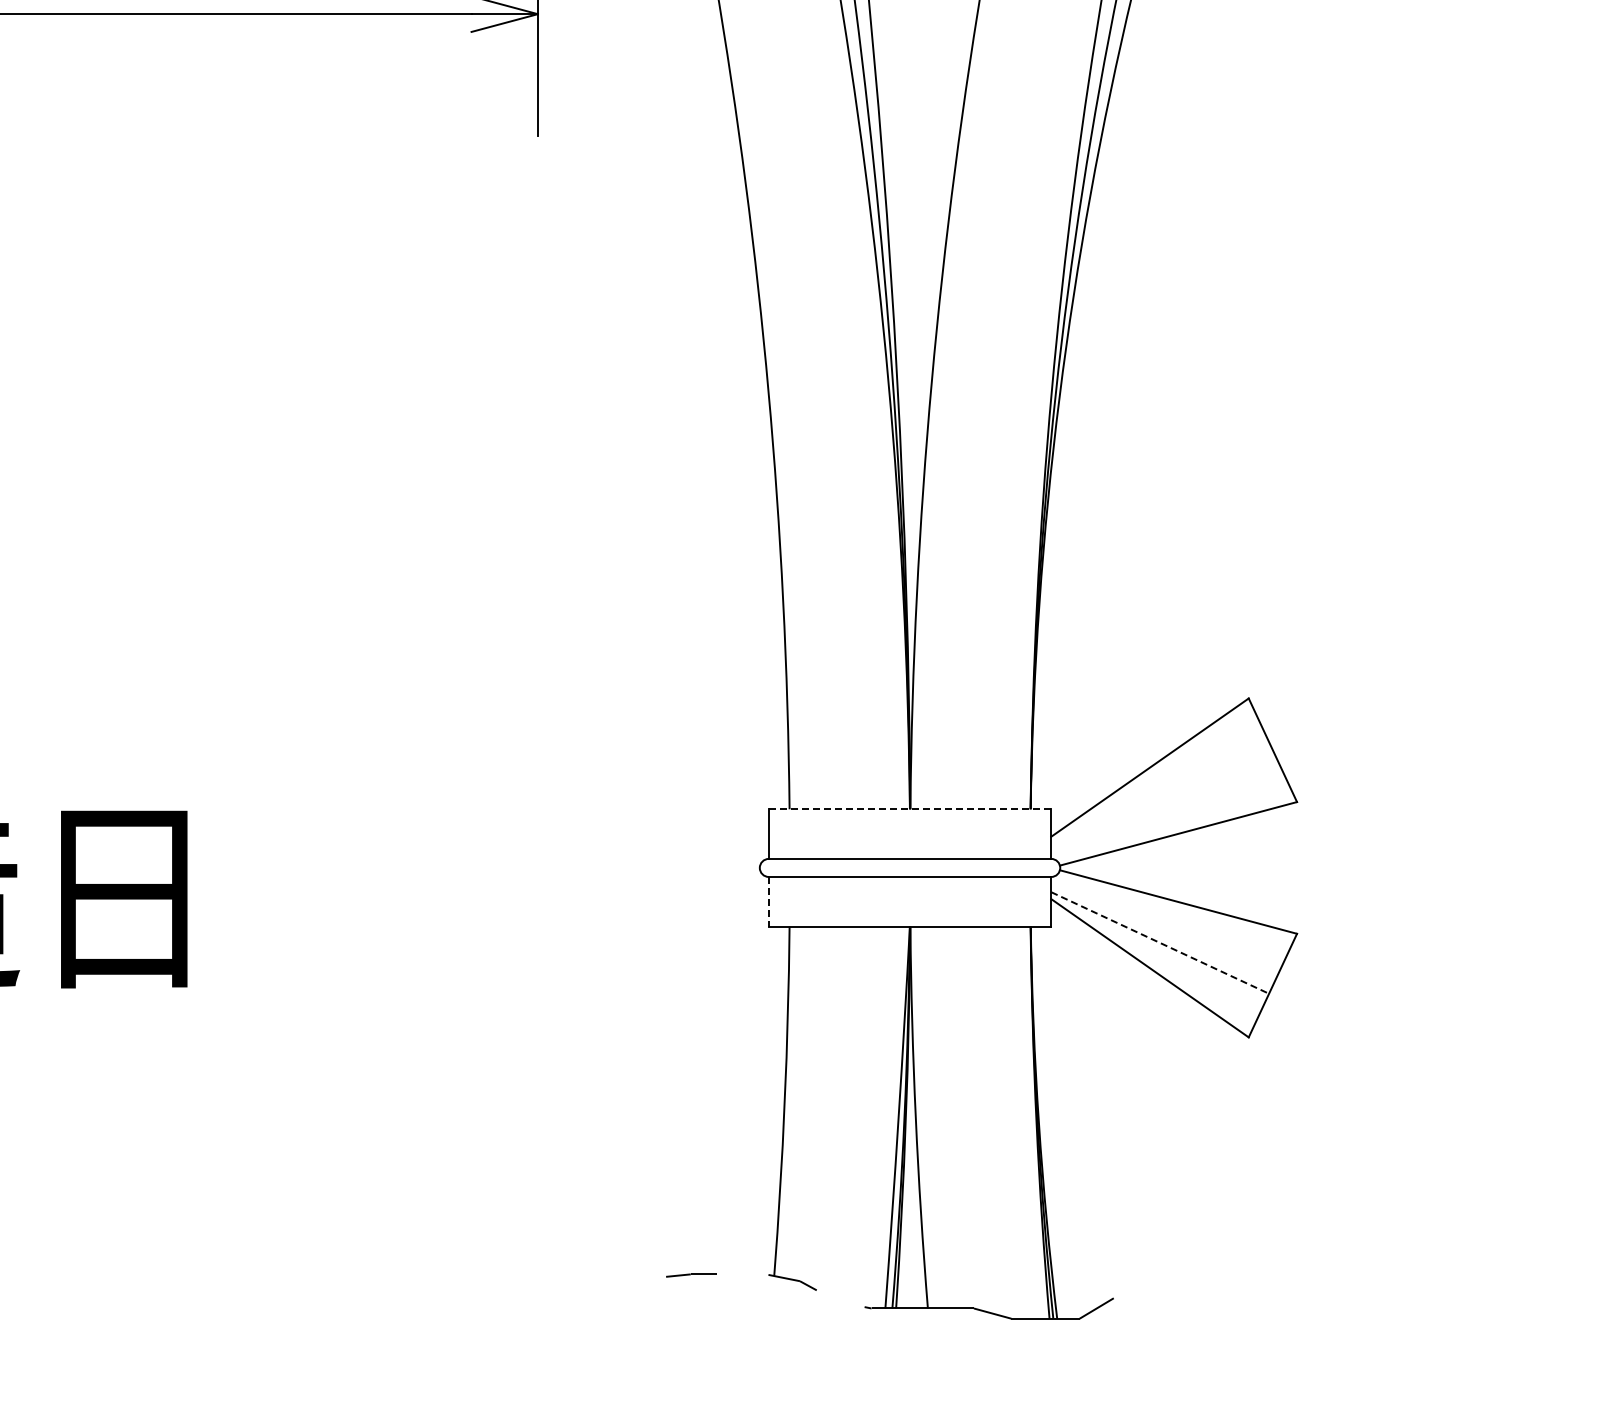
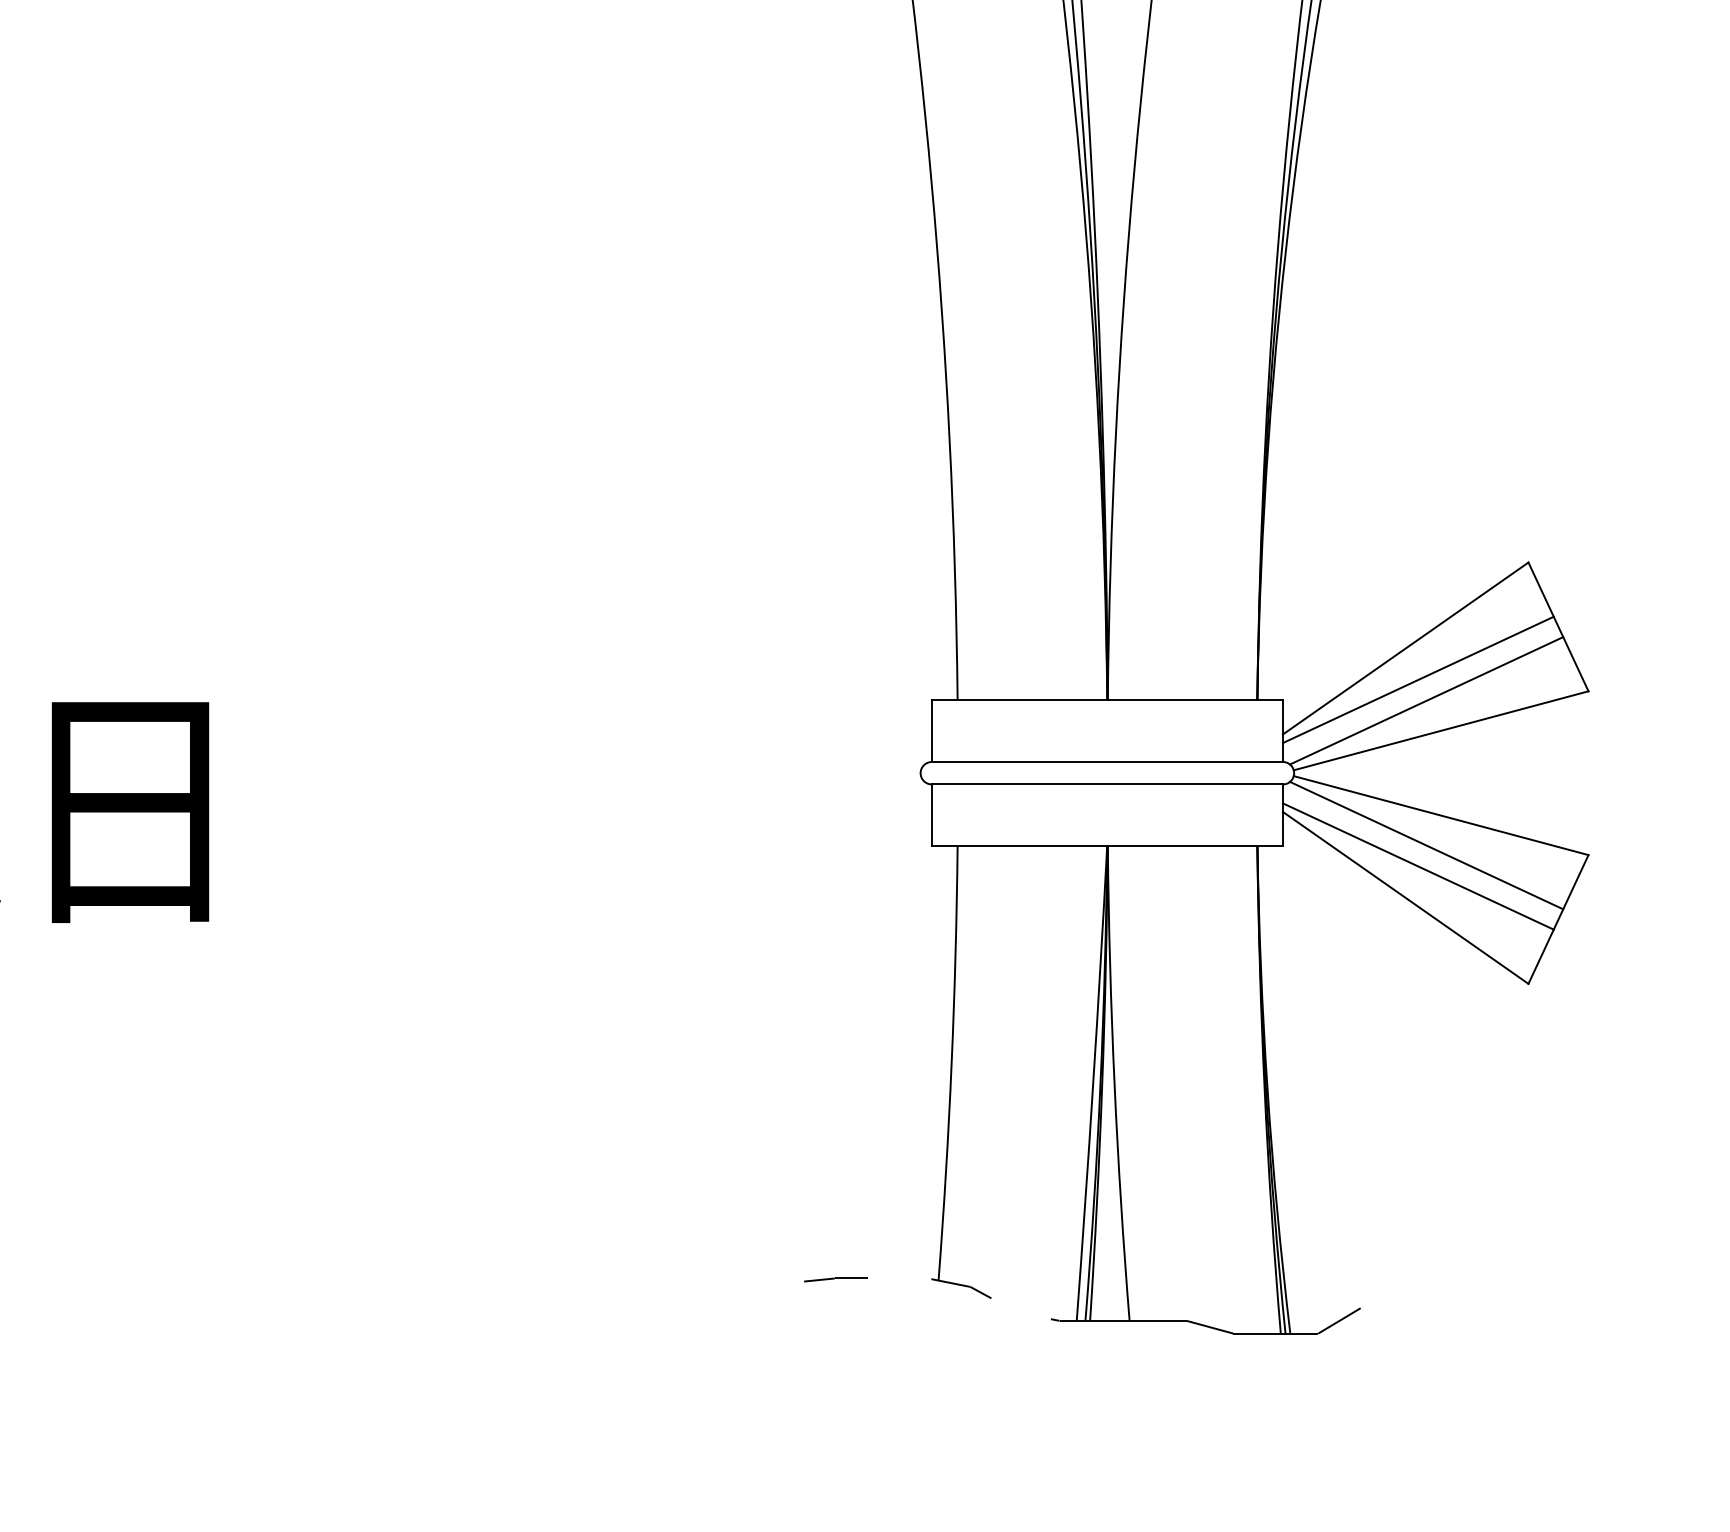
line: (1160, 792) -> (1418, 679), added
line: (909, 809) -> (1106, 700), dashed -> solid
line: (1166, 809) -> (1426, 700), added
line: (768, 901) -> (931, 814), dashed -> solid
line: (1166, 925) -> (1426, 844), added
line: (1160, 943) -> (1418, 867), dashed -> solid

